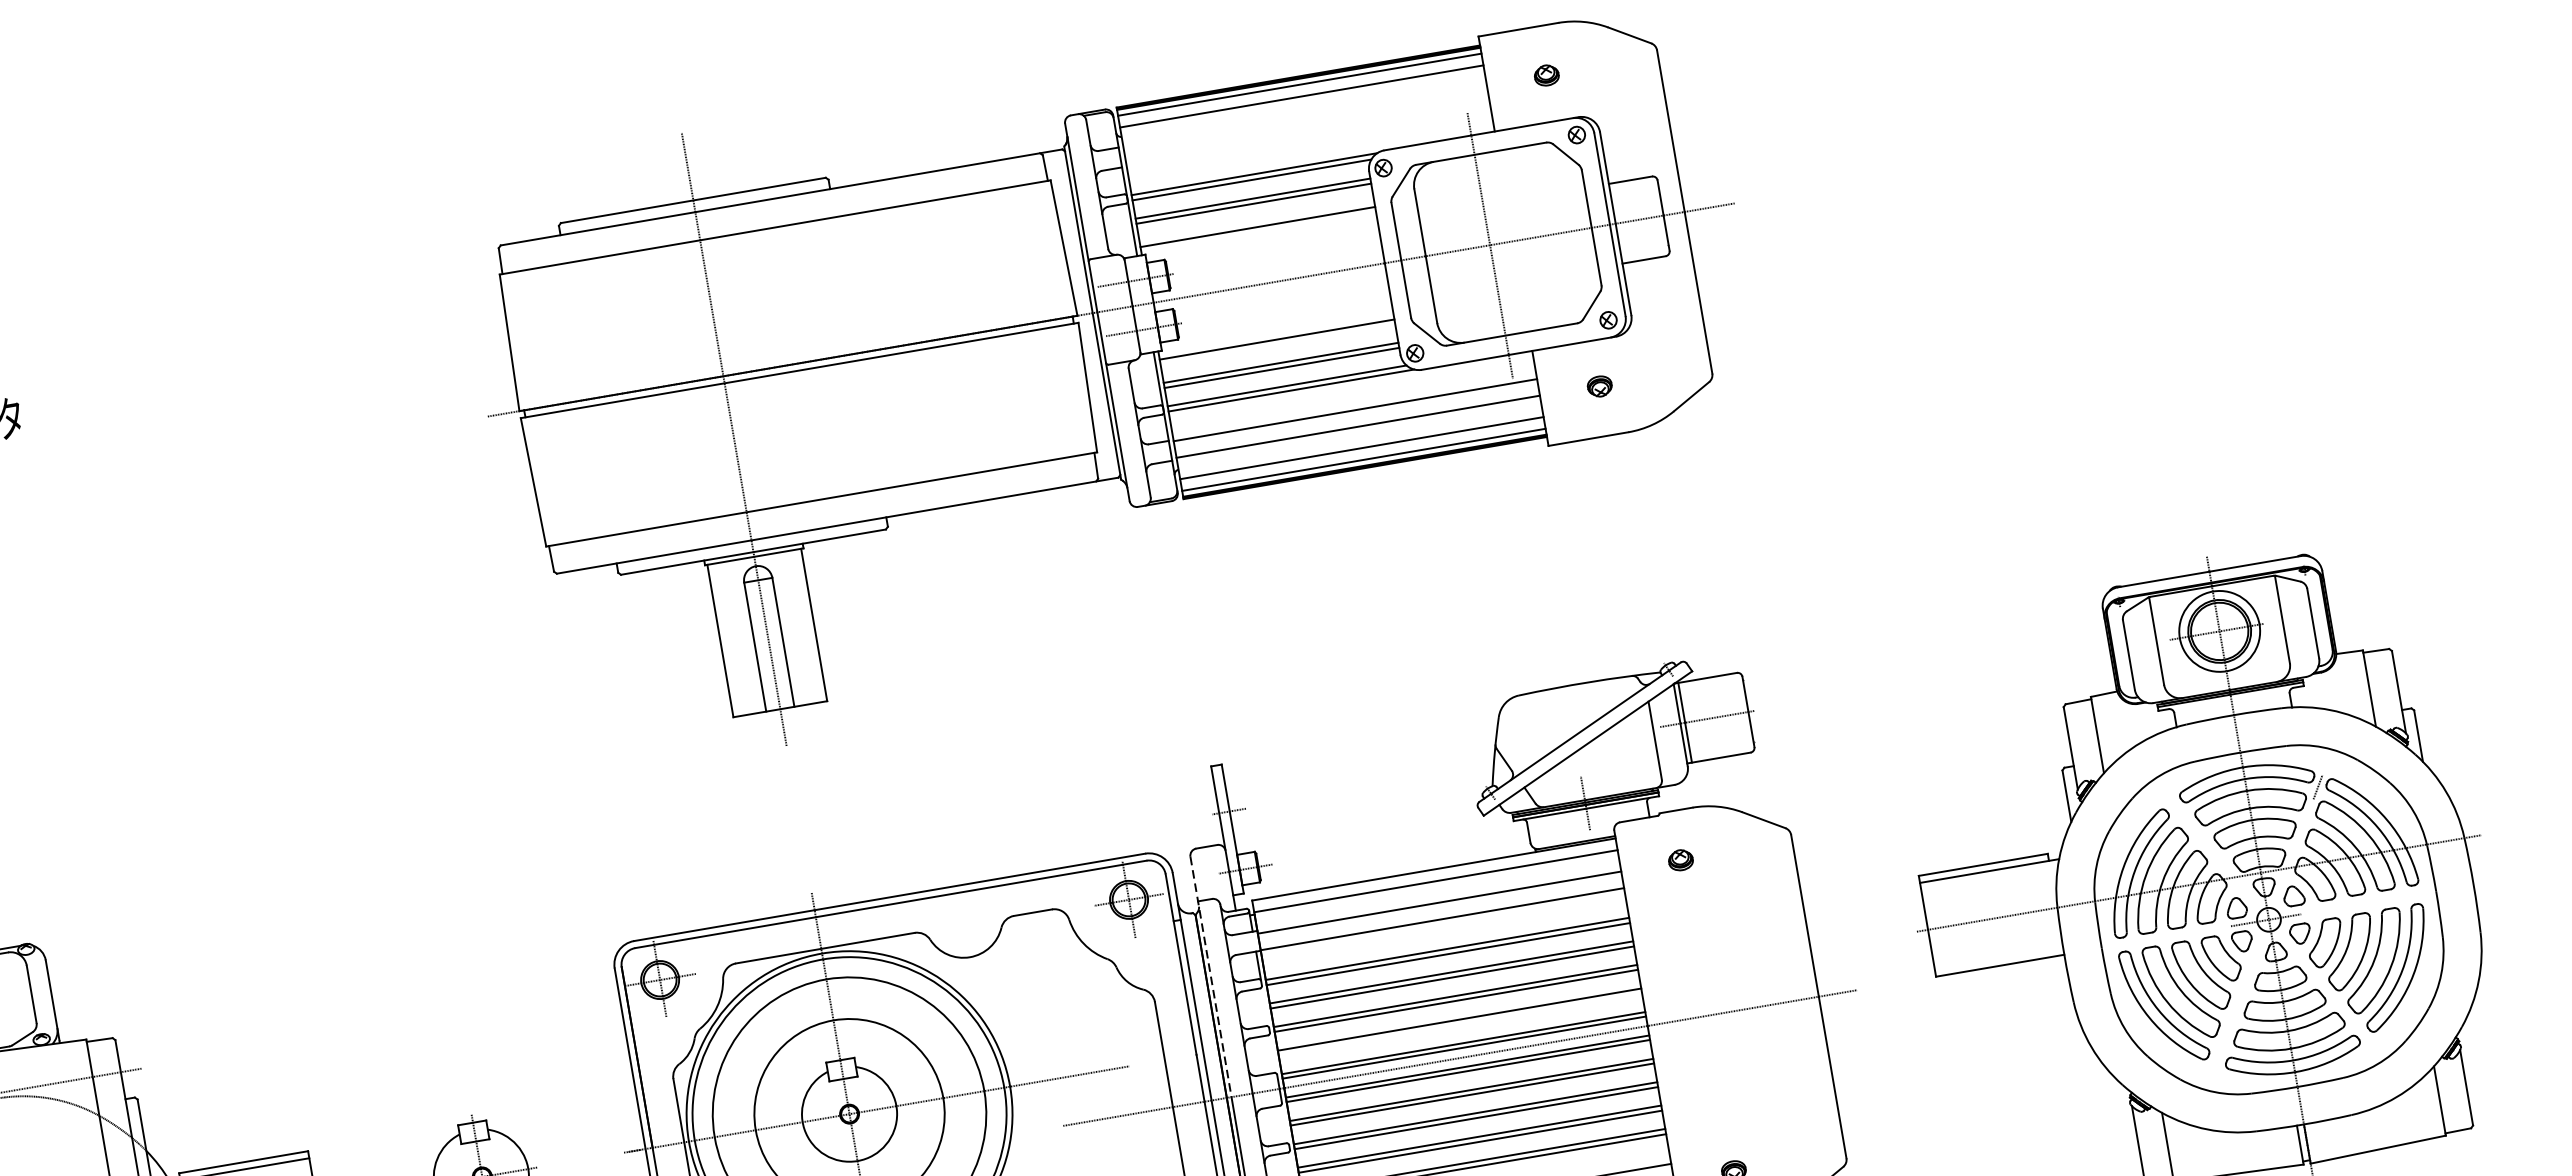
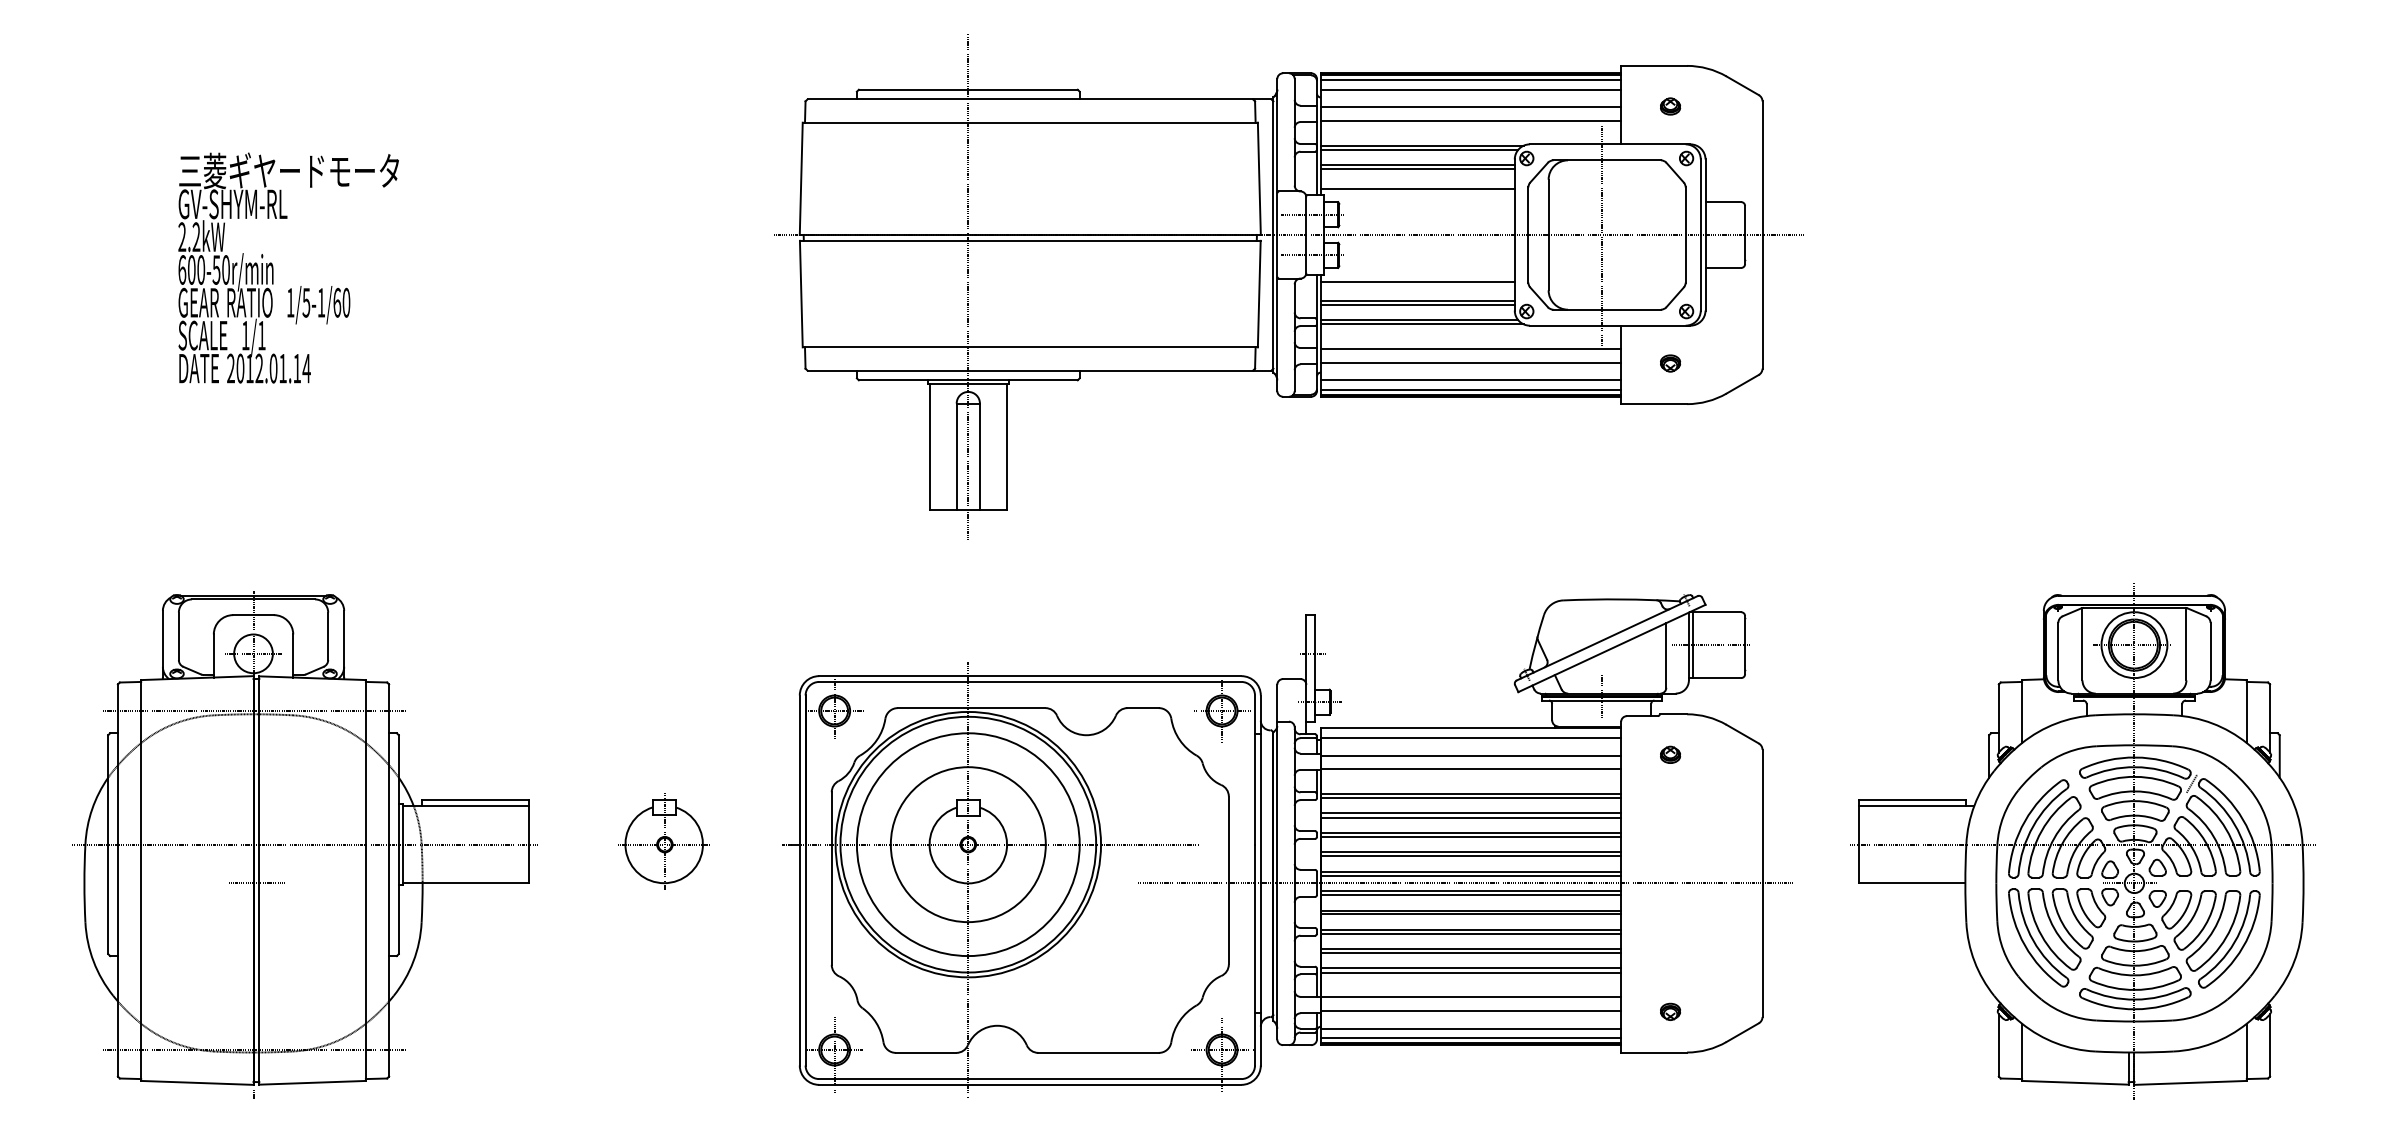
line: (1304, 118) -> (1470, 107), added
line: (1307, 134) -> (1470, 121), added
line: (1211, 977) -> (1277, 784), dashed -> solid
line: (1459, 1024) -> (1470, 856), added

